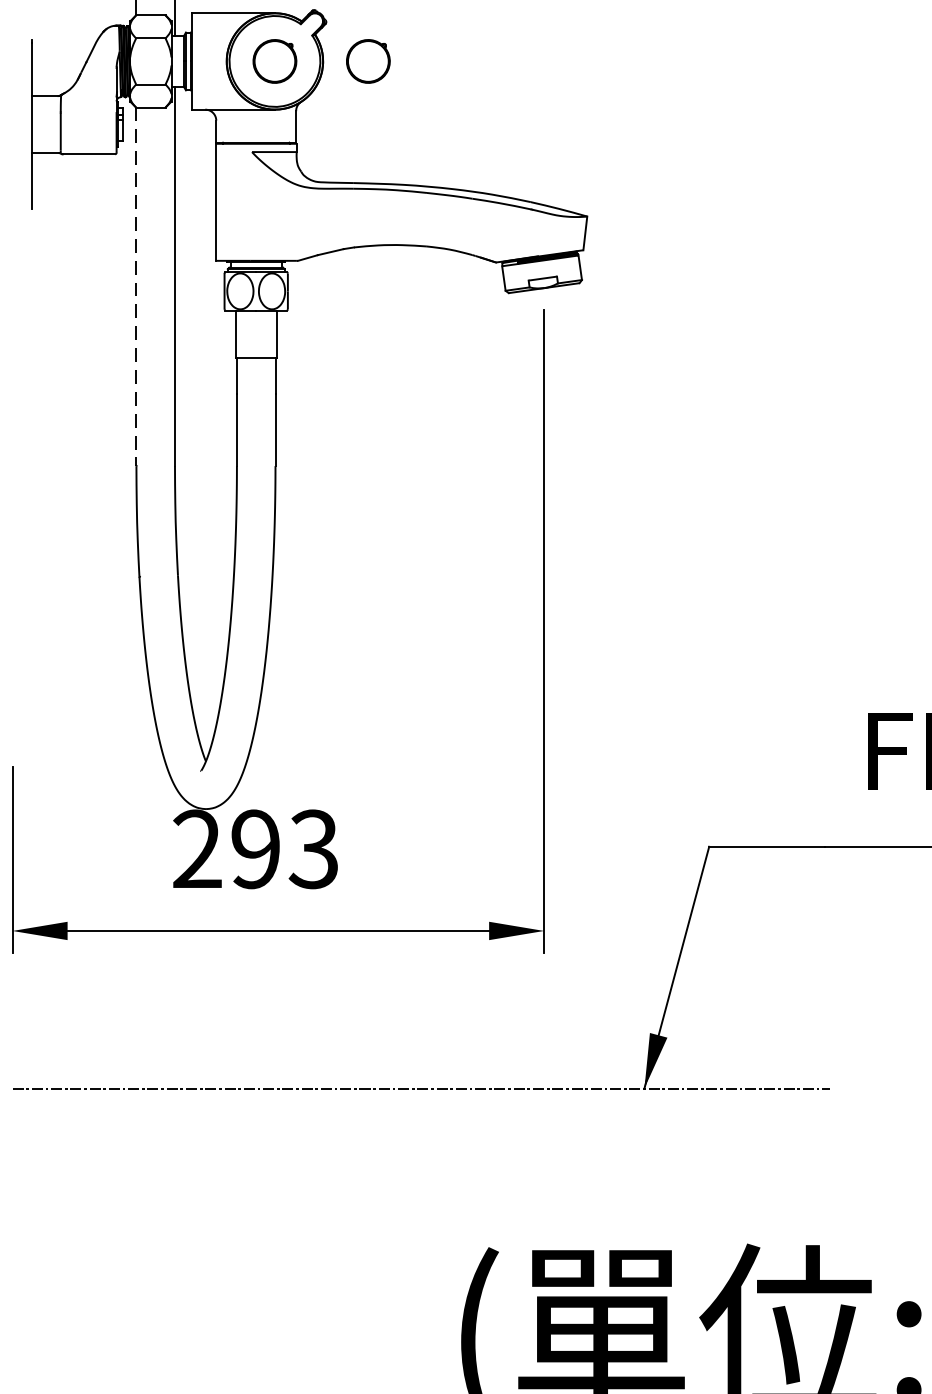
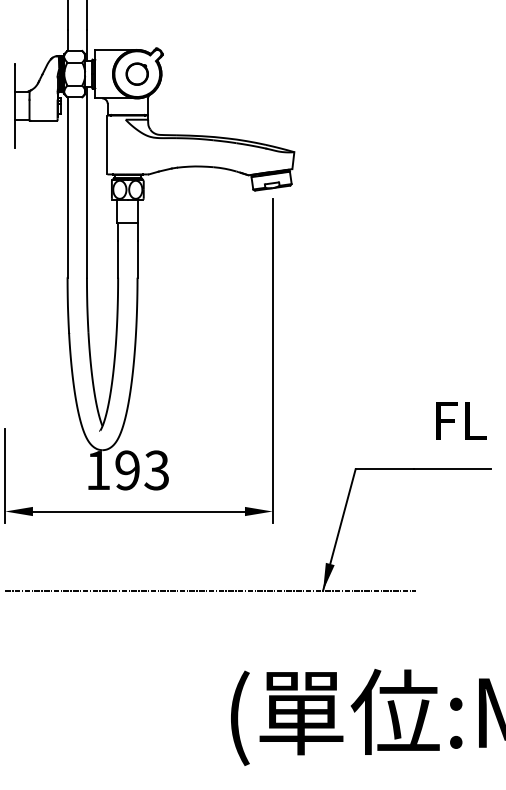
part: (366, 60) -> (183, 73), removed
line: (136, 288) -> (67, 188), dashed -> solid
text: (197, 847) -> (98, 469), 293 -> 193

